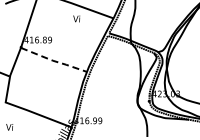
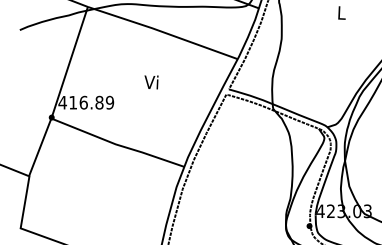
text: (76, 18) -> (151, 81), moved
line: (53, 61) -> (116, 145), dashed -> solid

